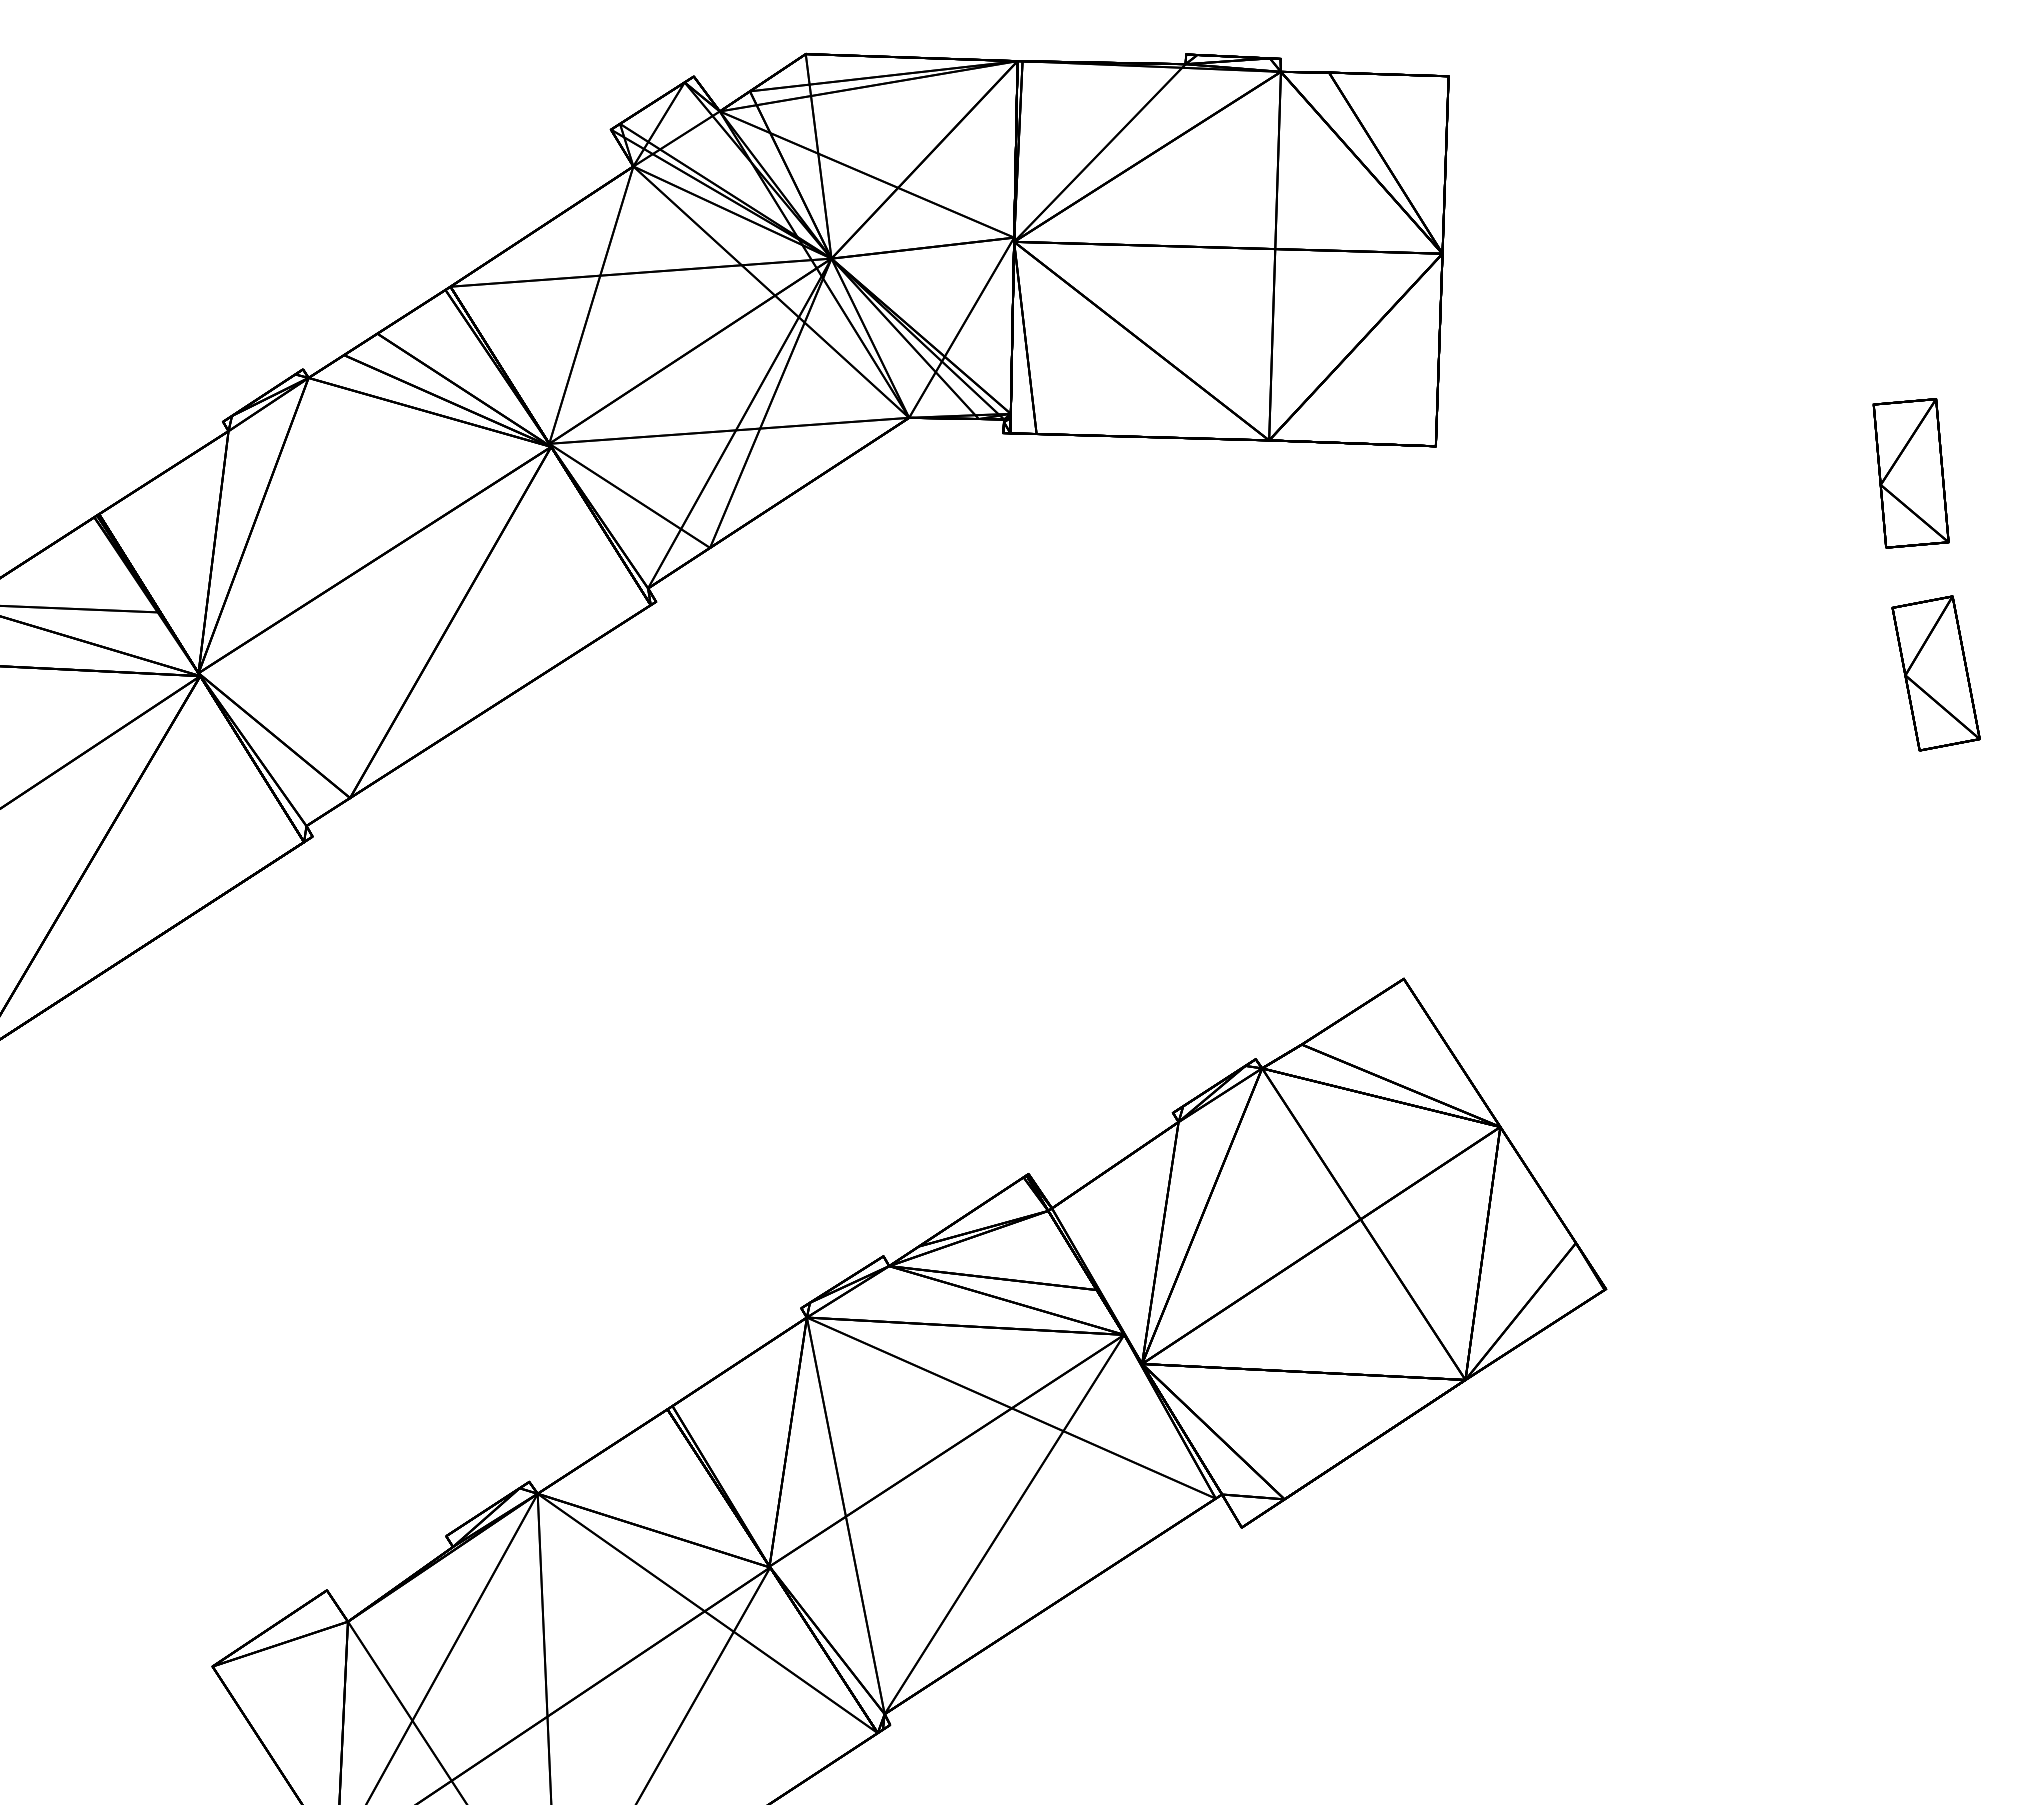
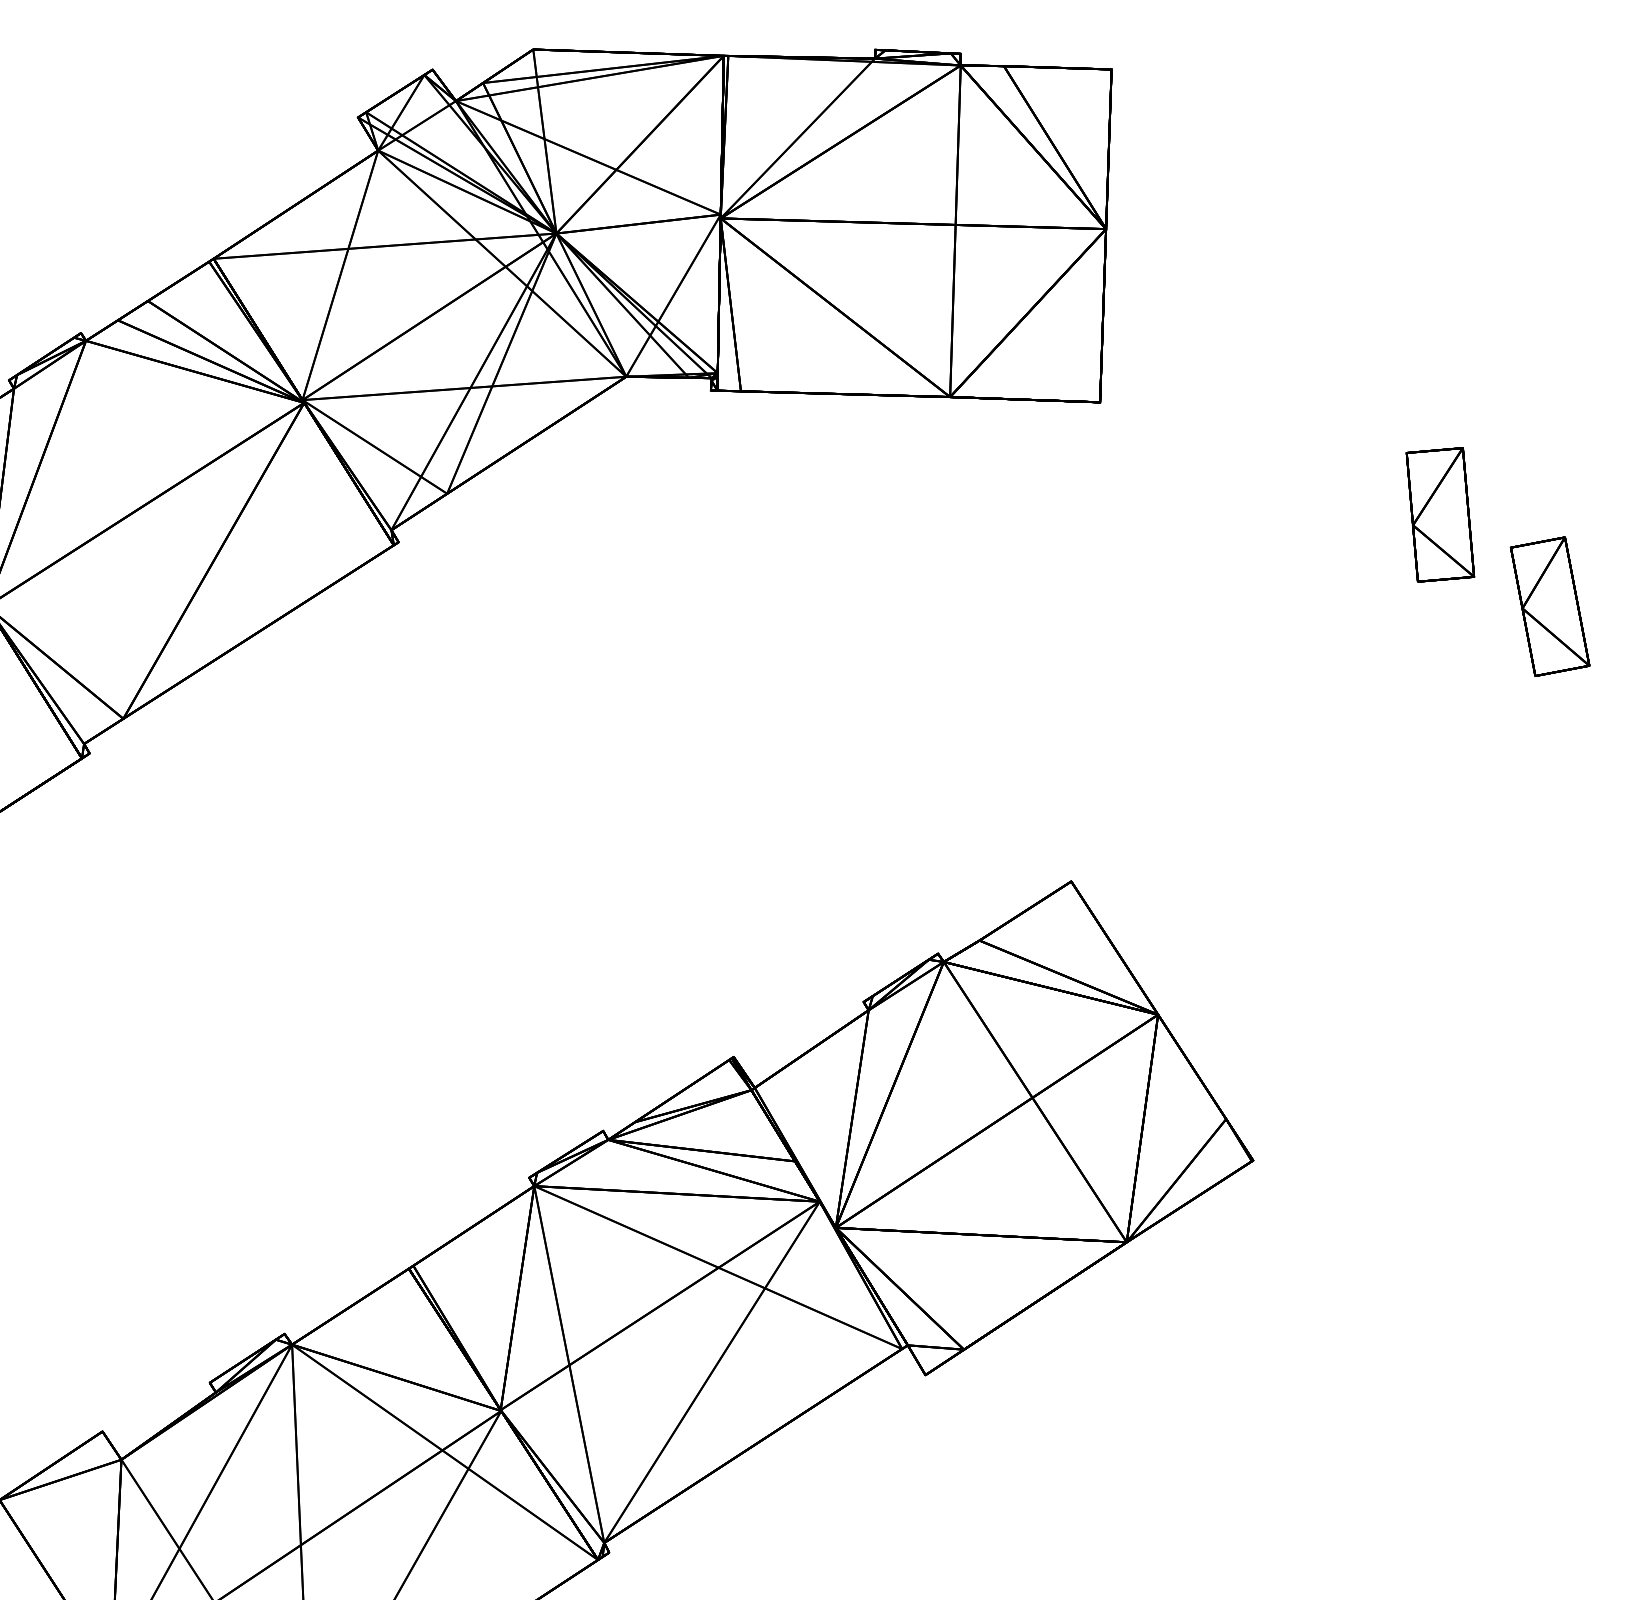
part: (1910, 473) -> (1439, 514), moved

